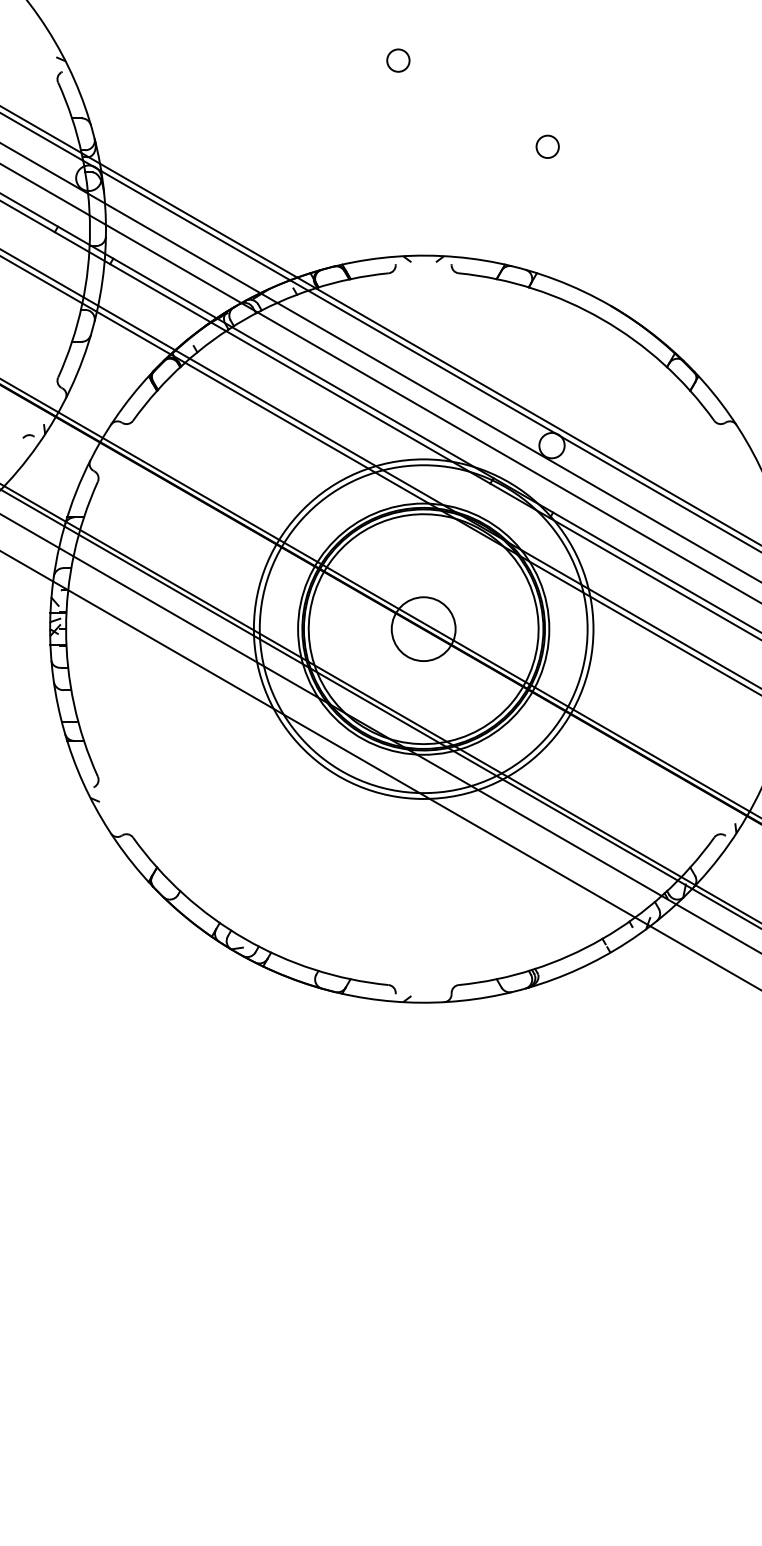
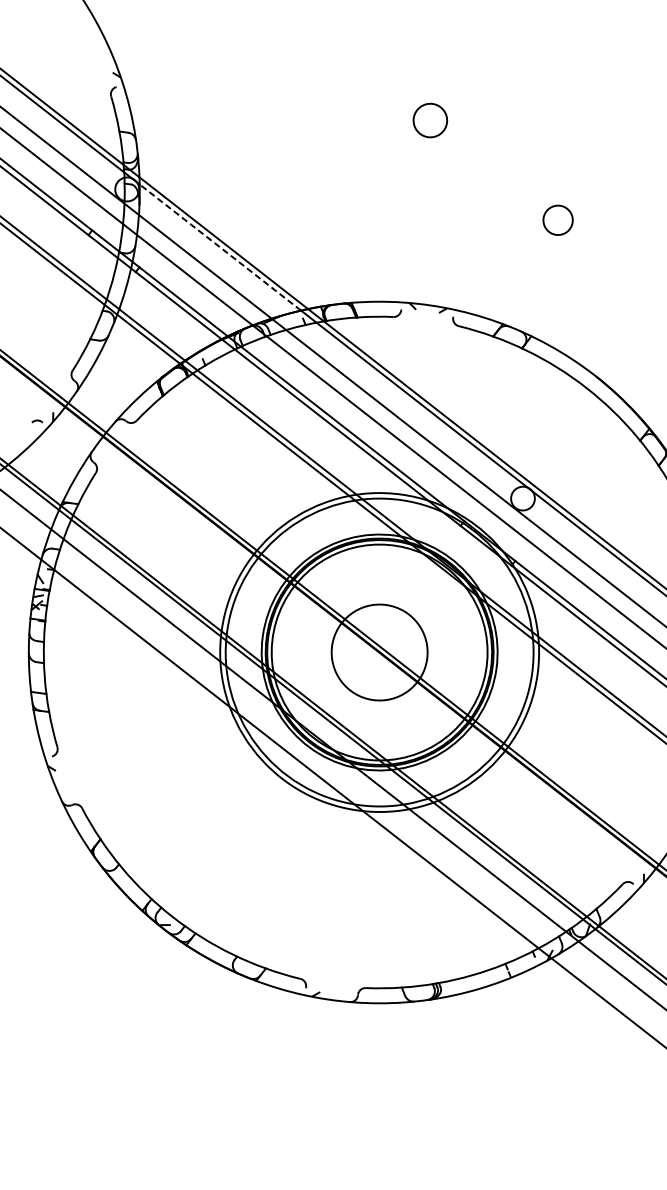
circle: (398, 60) -> (430, 120), size x1.6
circle: (547, 146) -> (557, 219), size x1.4
line: (195, 225) -> (220, 247), solid -> dashed
circle: (423, 629) -> (379, 652), size x1.6

